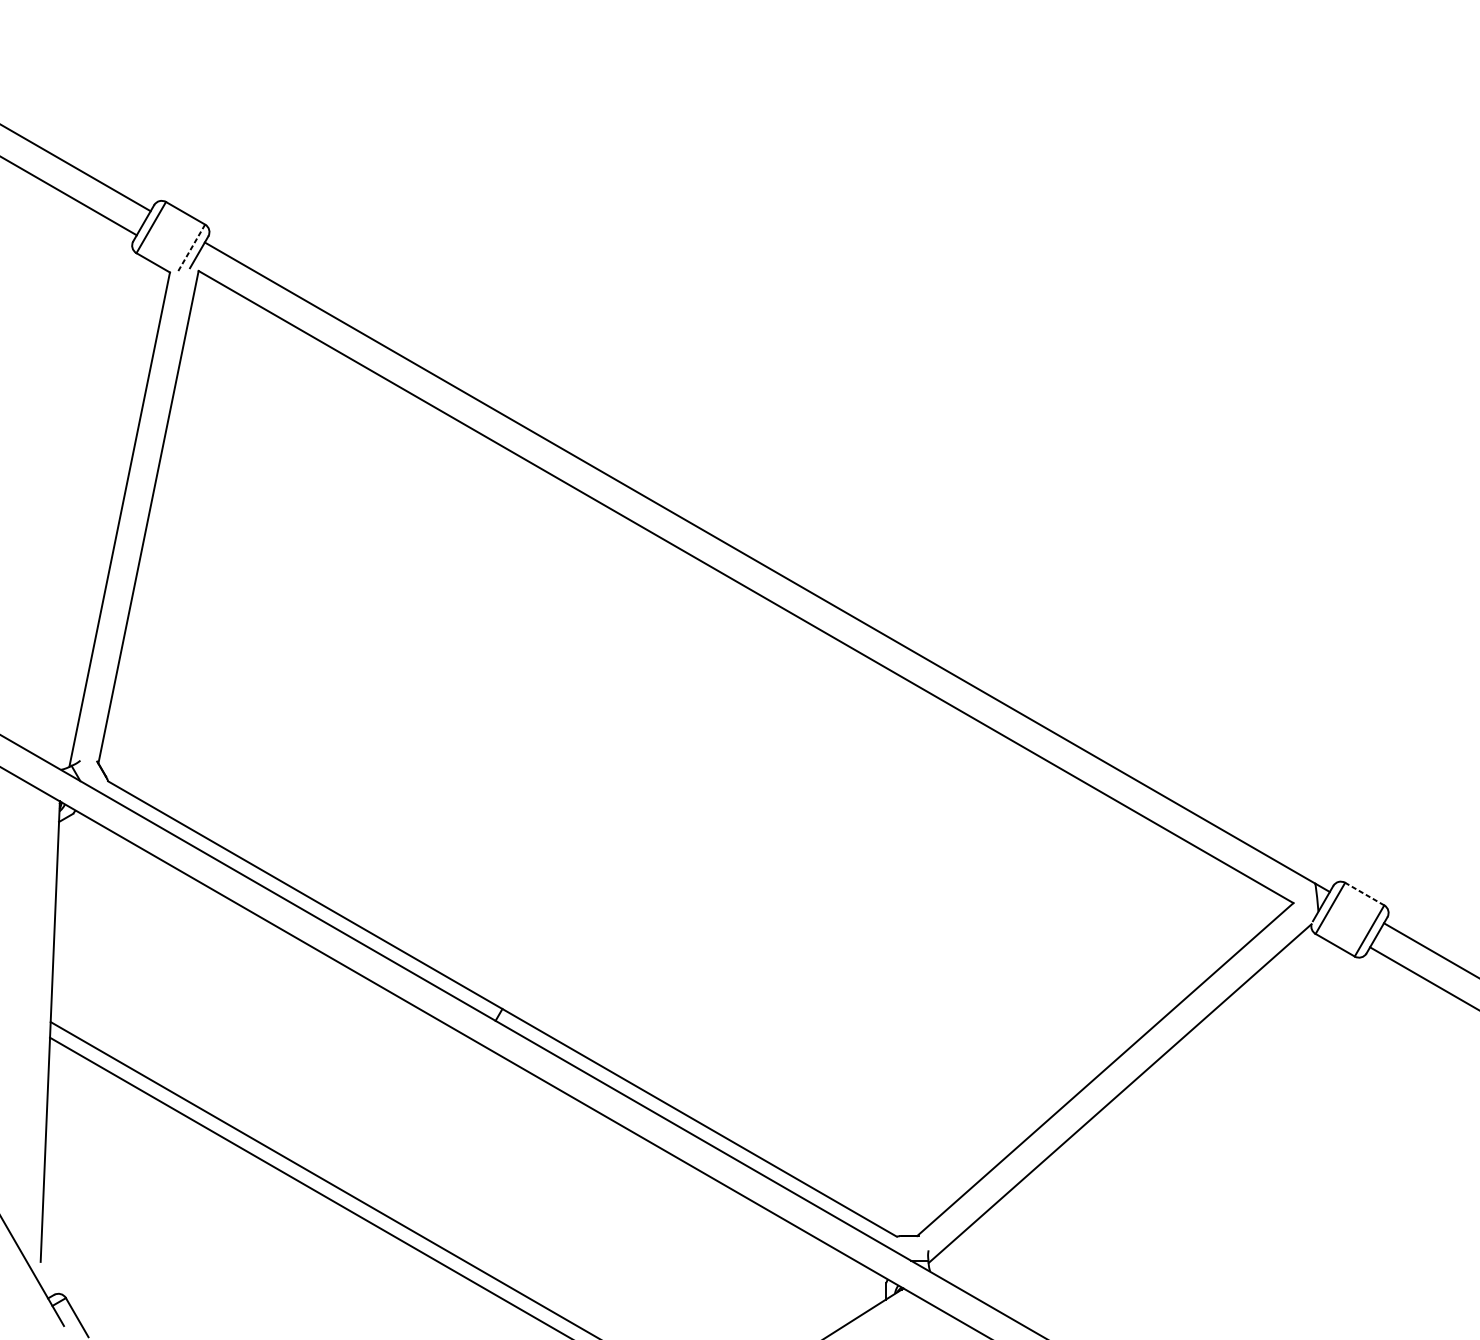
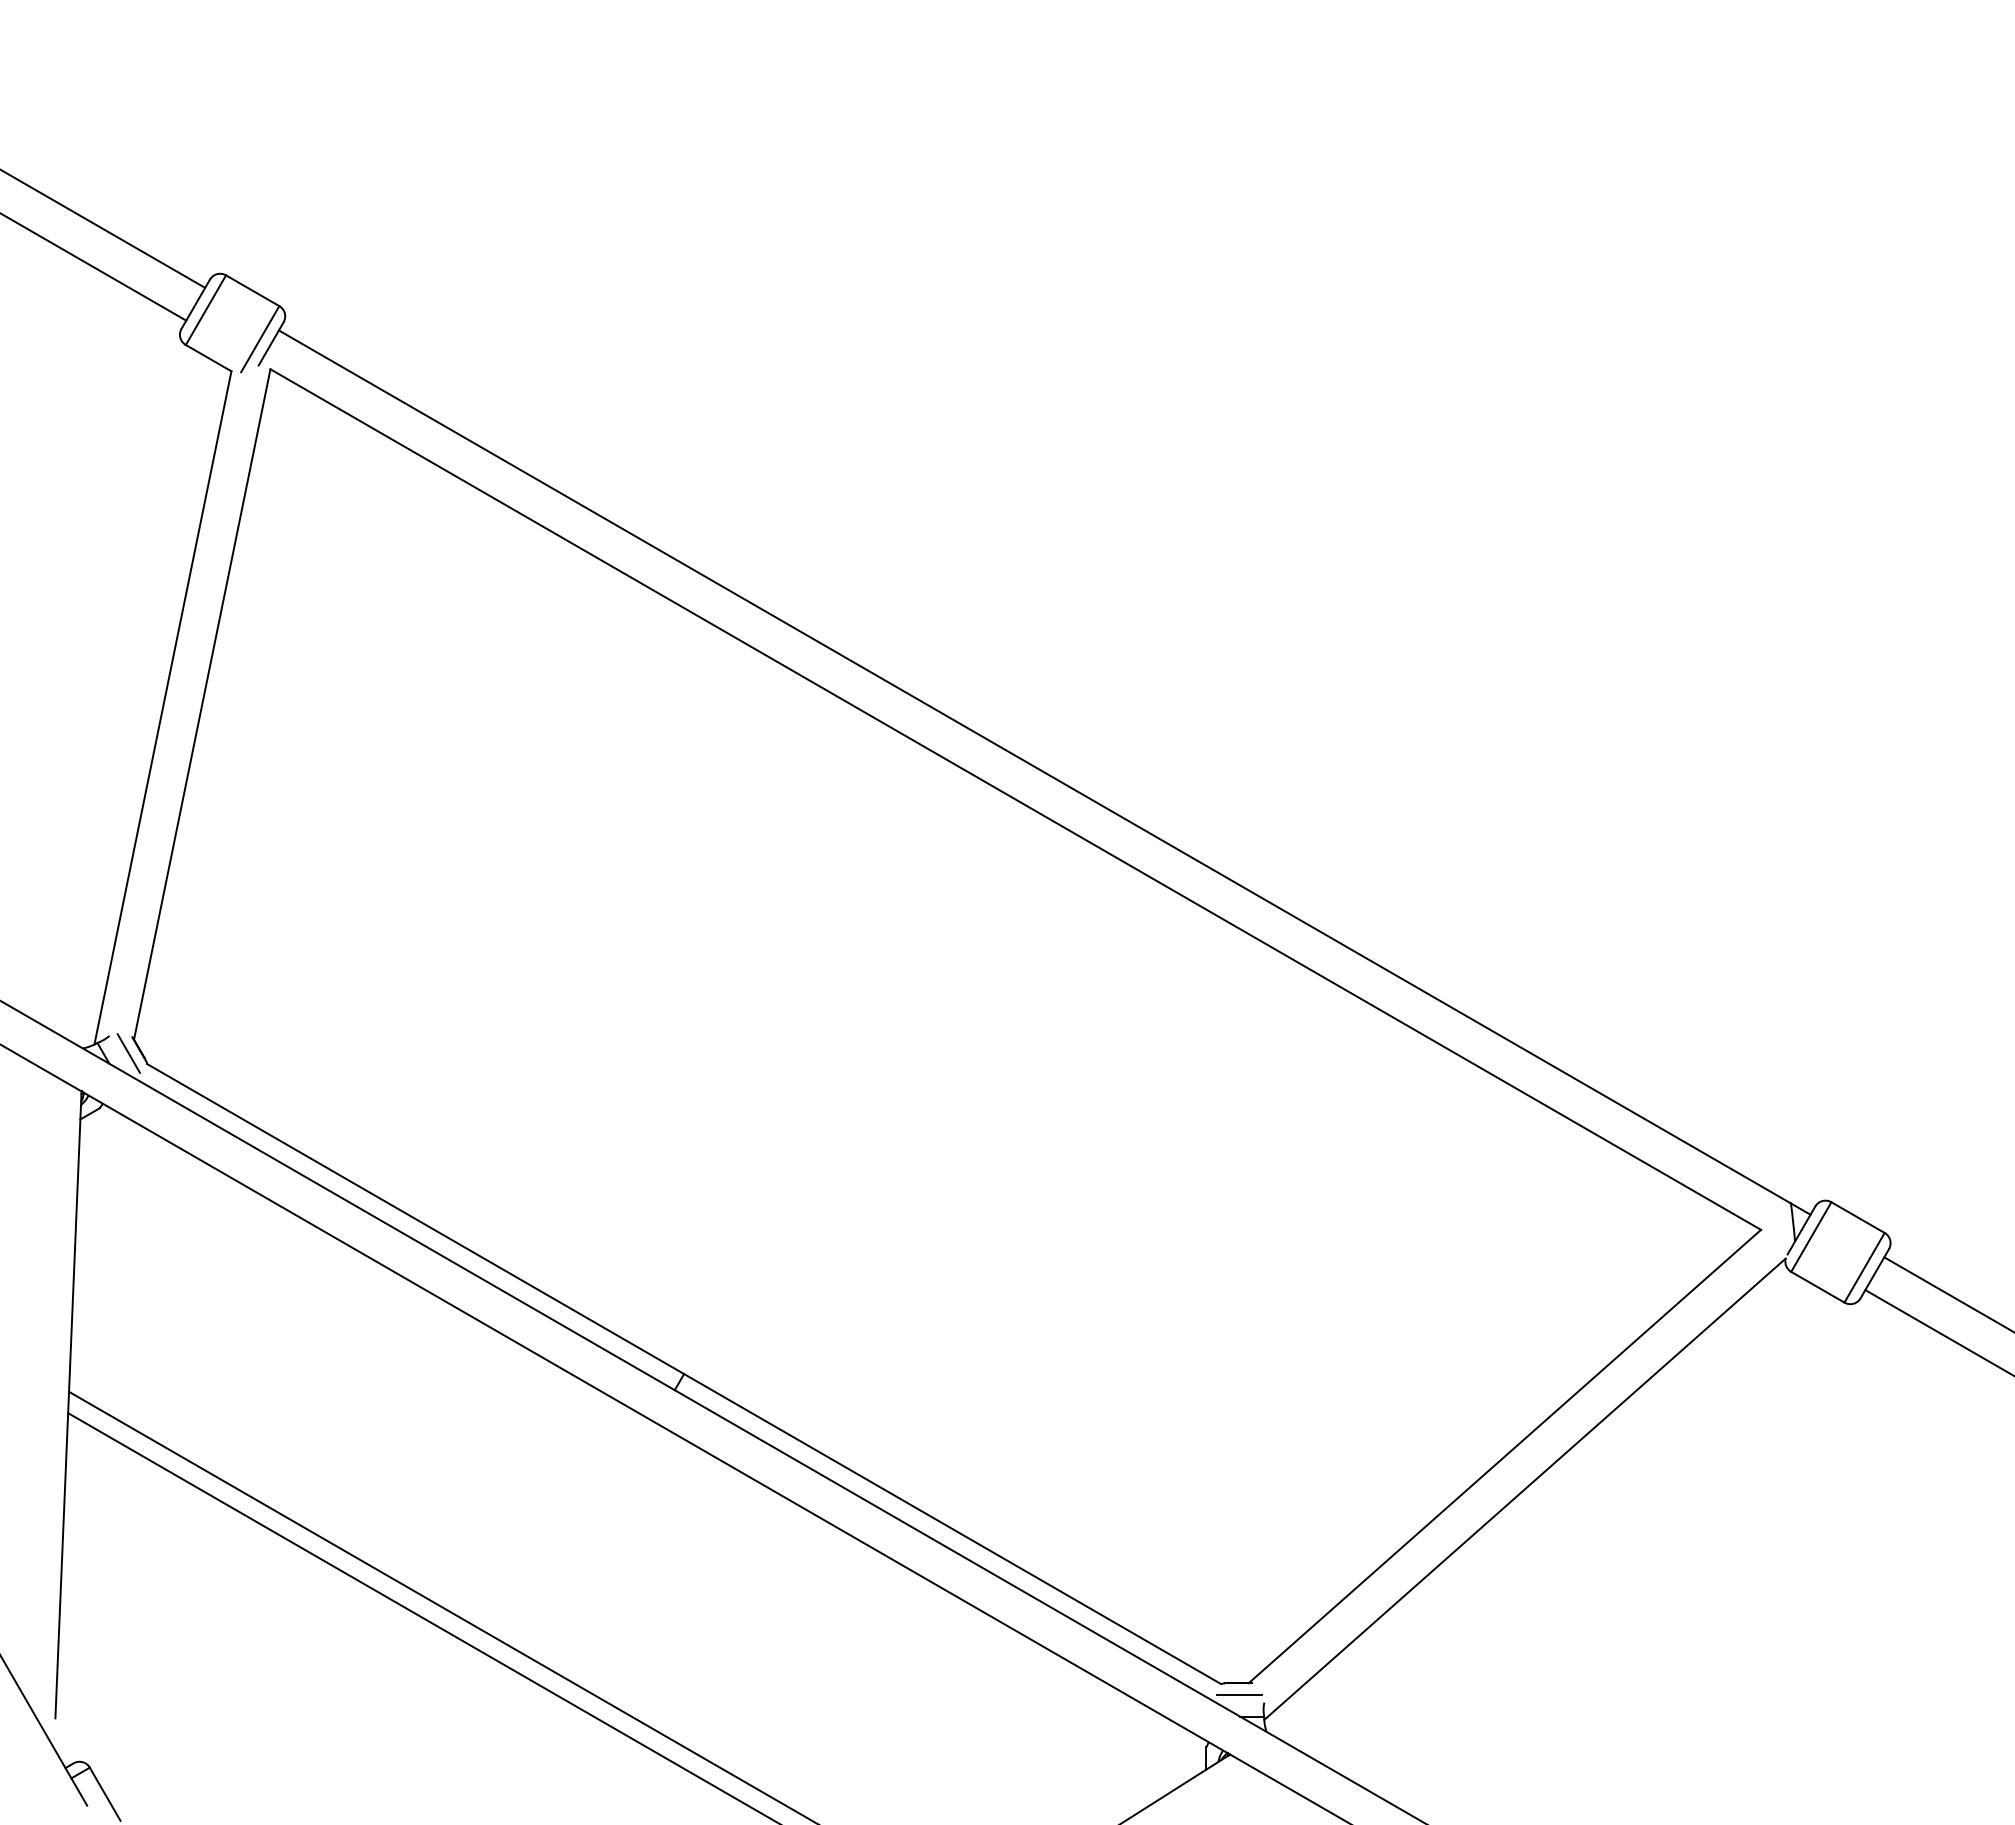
line: (191, 249) -> (260, 339), dashed -> solid
line: (94, 773) -> (128, 1053), added
line: (1365, 894) -> (1858, 1217), dashed -> solid
line: (910, 1244) -> (1239, 1694), added

